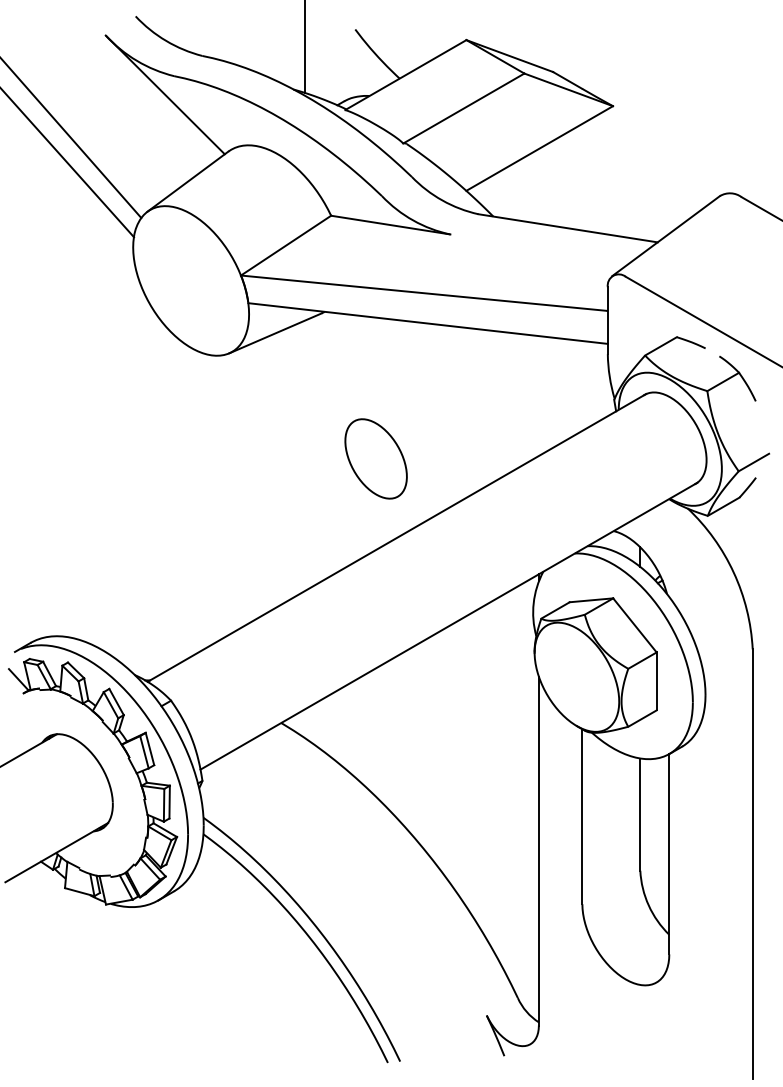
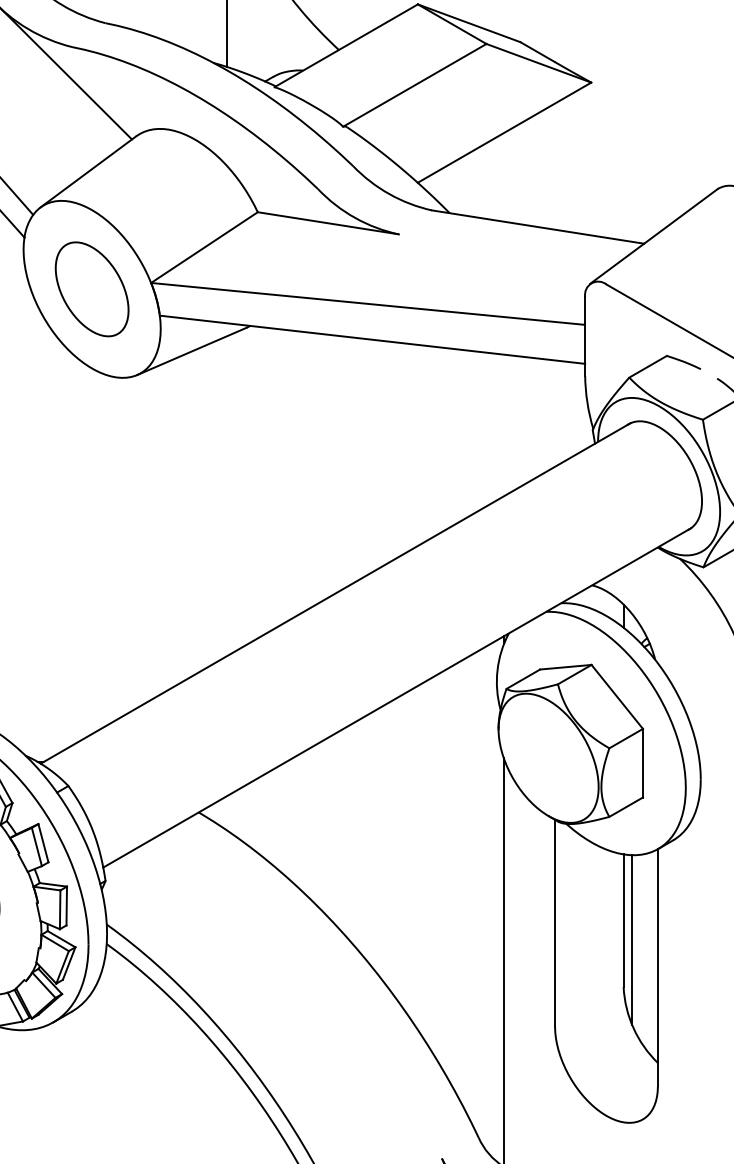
part: (375, 458) -> (91, 288), moved
line: (647, 830) -> (632, 939), added

